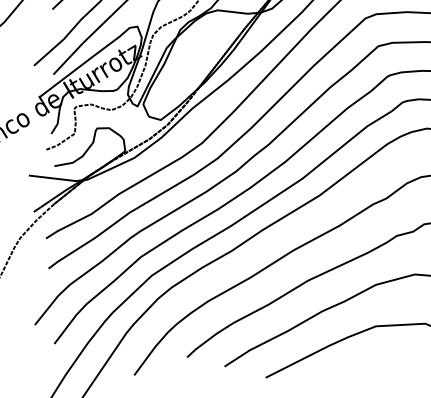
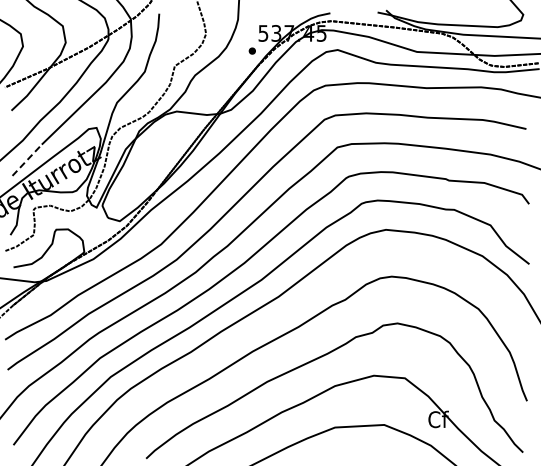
line: (68, 58) -> (27, 159), solid -> dashed

